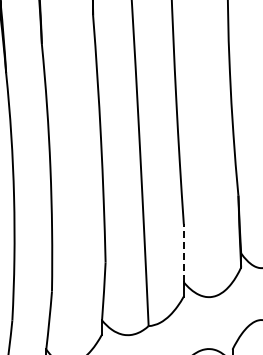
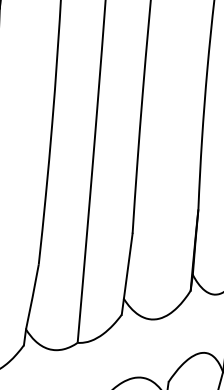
line: (183, 253) -> (127, 266), dashed -> solid

